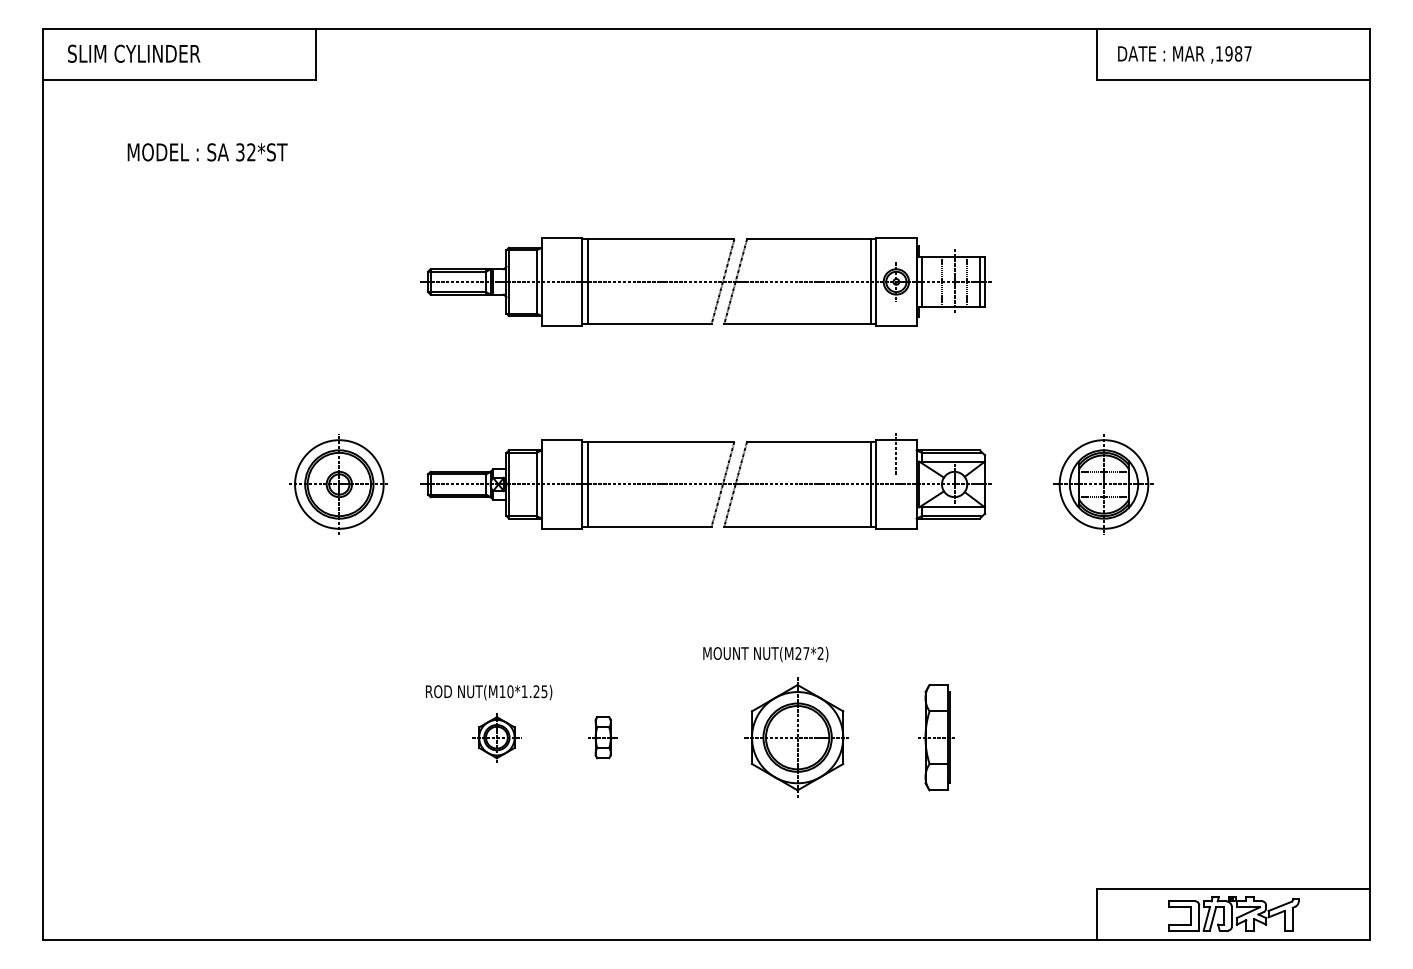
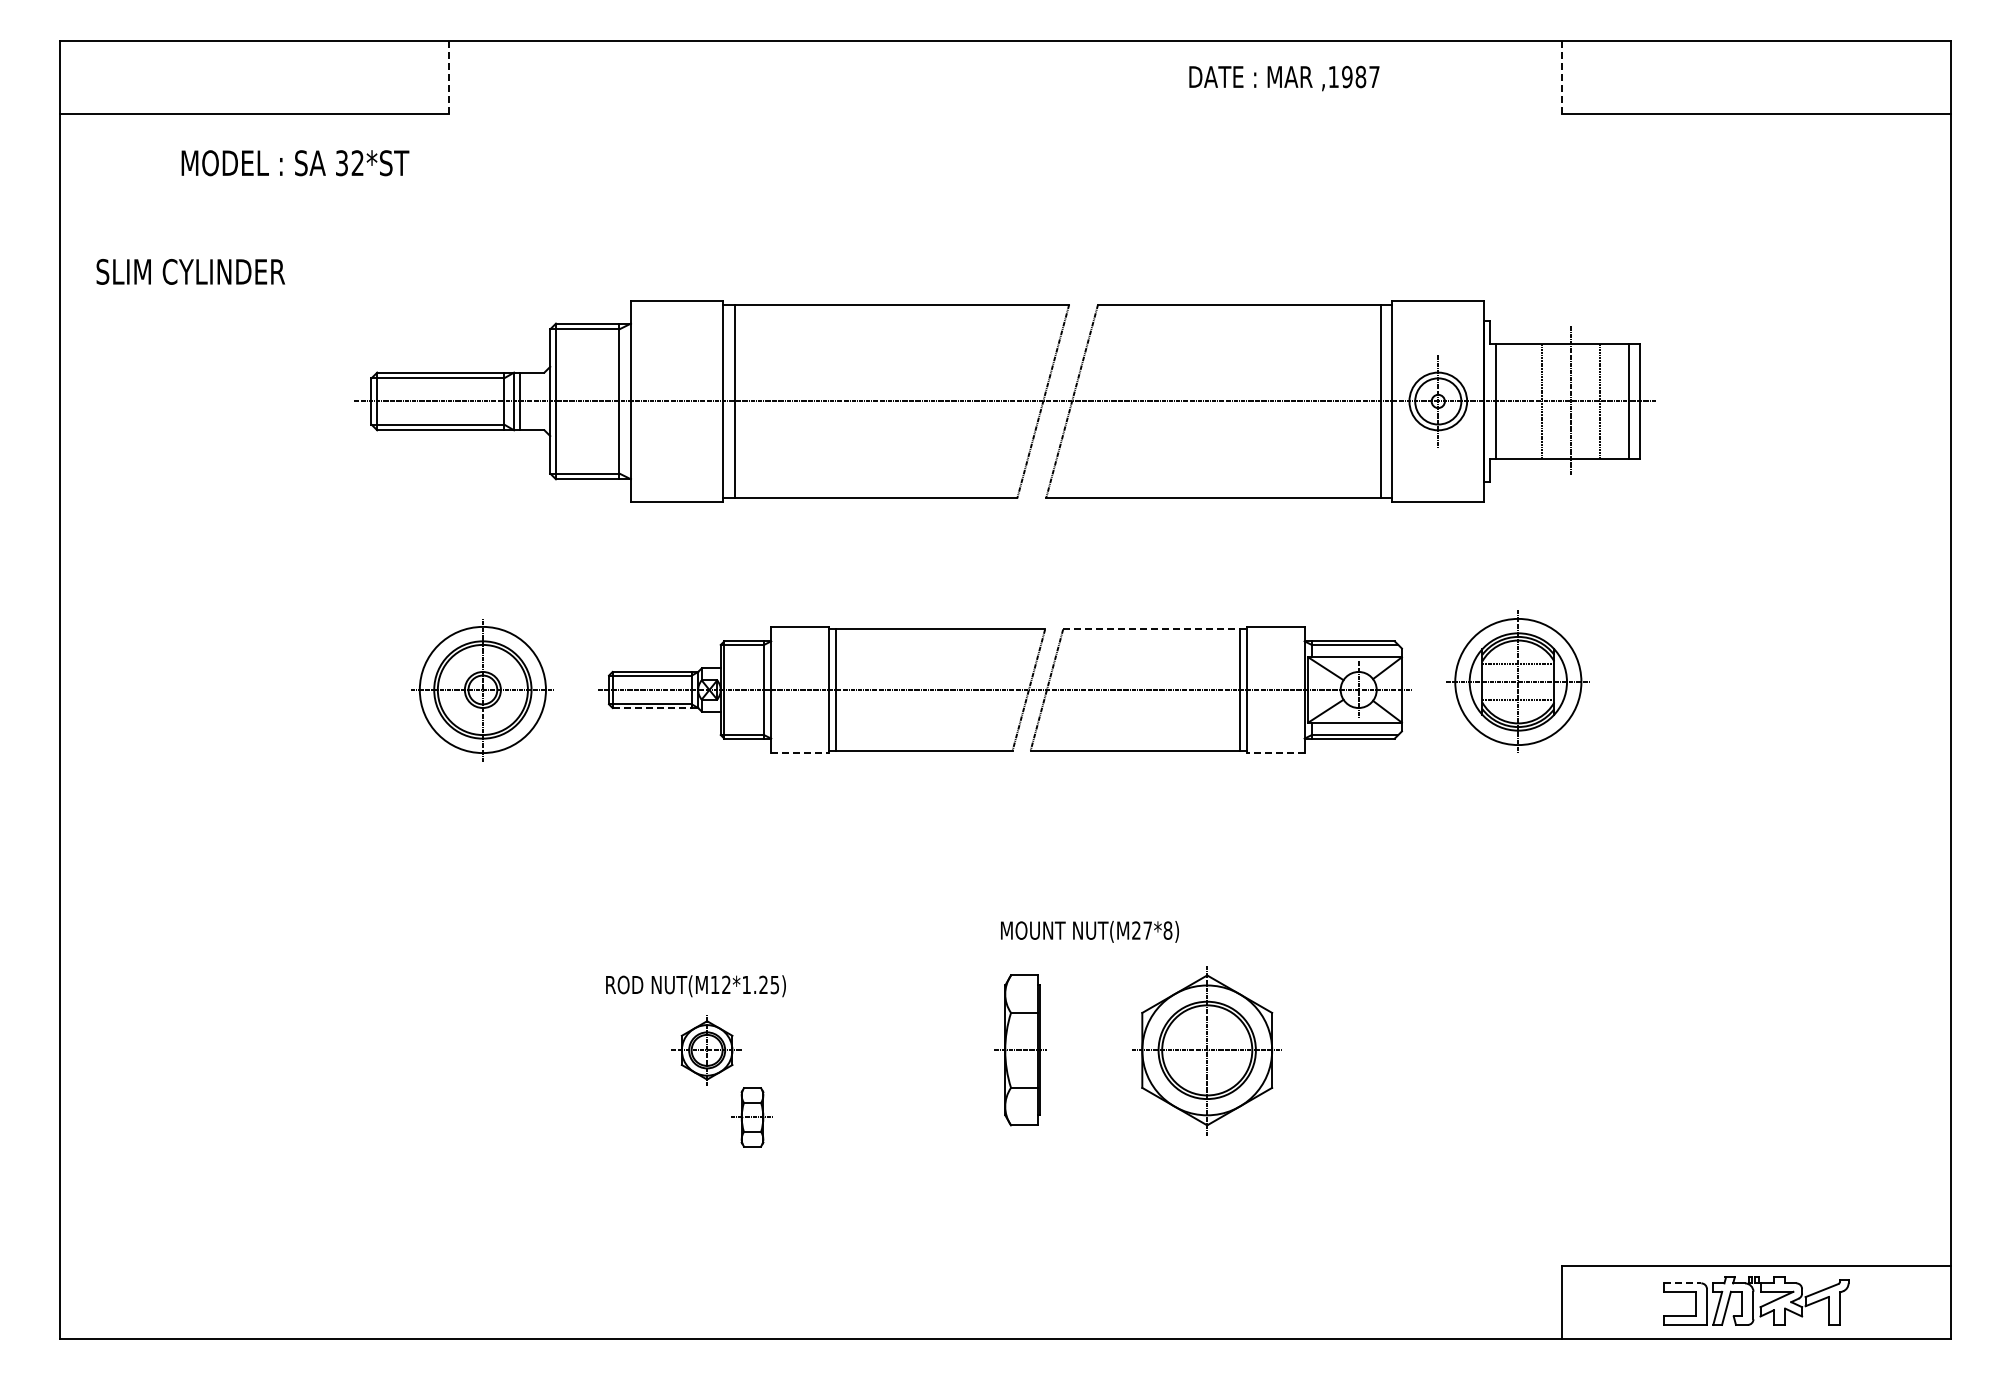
text: (133, 53) -> (190, 271), moved
line: (315, 54) -> (449, 77), solid -> dashed
line: (1097, 54) -> (1561, 78), solid -> dashed
text: (1184, 54) -> (1284, 78), moved
text: (207, 152) -> (295, 163), moved
part: (705, 281) -> (1004, 401), size x1.6
line: (811, 441) -> (1155, 629), solid -> dashed
line: (896, 453) -> (1275, 646), removed
part: (1103, 484) -> (1517, 681), moved
line: (460, 497) -> (655, 708), solid -> dashed
line: (562, 529) -> (800, 753), solid -> dashed
line: (896, 529) -> (1275, 753), solid -> dashed
text: (820, 653) -> (1167, 930), NUT(M27*2) -> NUT(M27*8)
text: (510, 691) -> (726, 984), NUT(M10*1.25) -> NUT(M12*1.25)
part: (602, 737) -> (751, 1117), moved
part: (797, 737) -> (1206, 1050), moved
part: (936, 737) -> (1020, 1050), moved
line: (1182, 901) -> (1682, 1283), solid -> dashed

